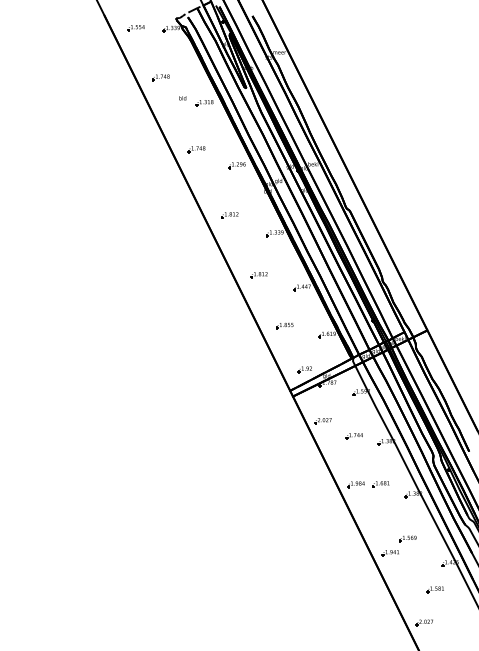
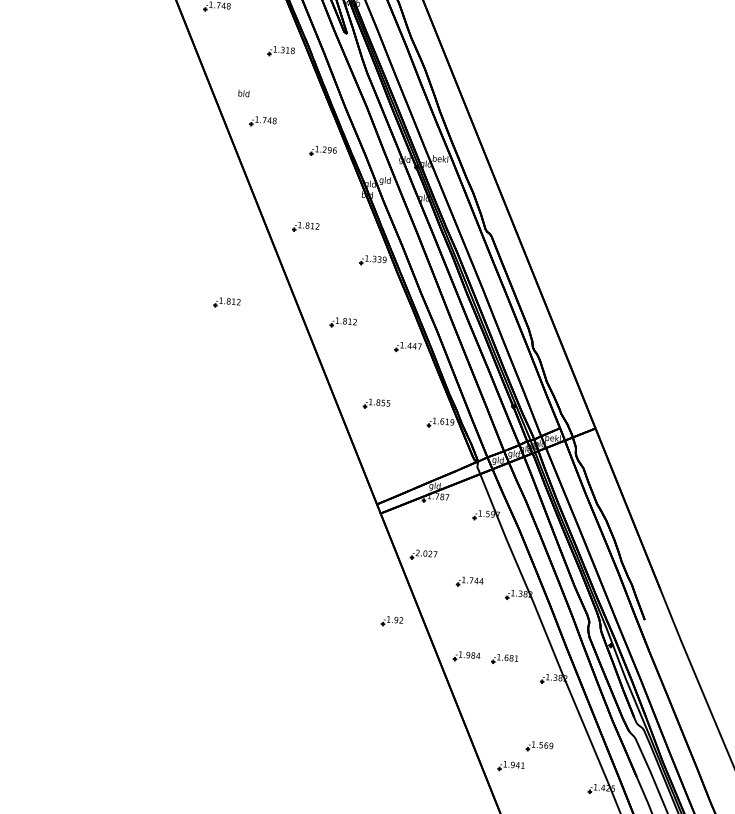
text: (182, 98) -> (243, 93), moved
part: (182, 268) -> (226, 302), added
part: (304, 369) -> (391, 621), moved

